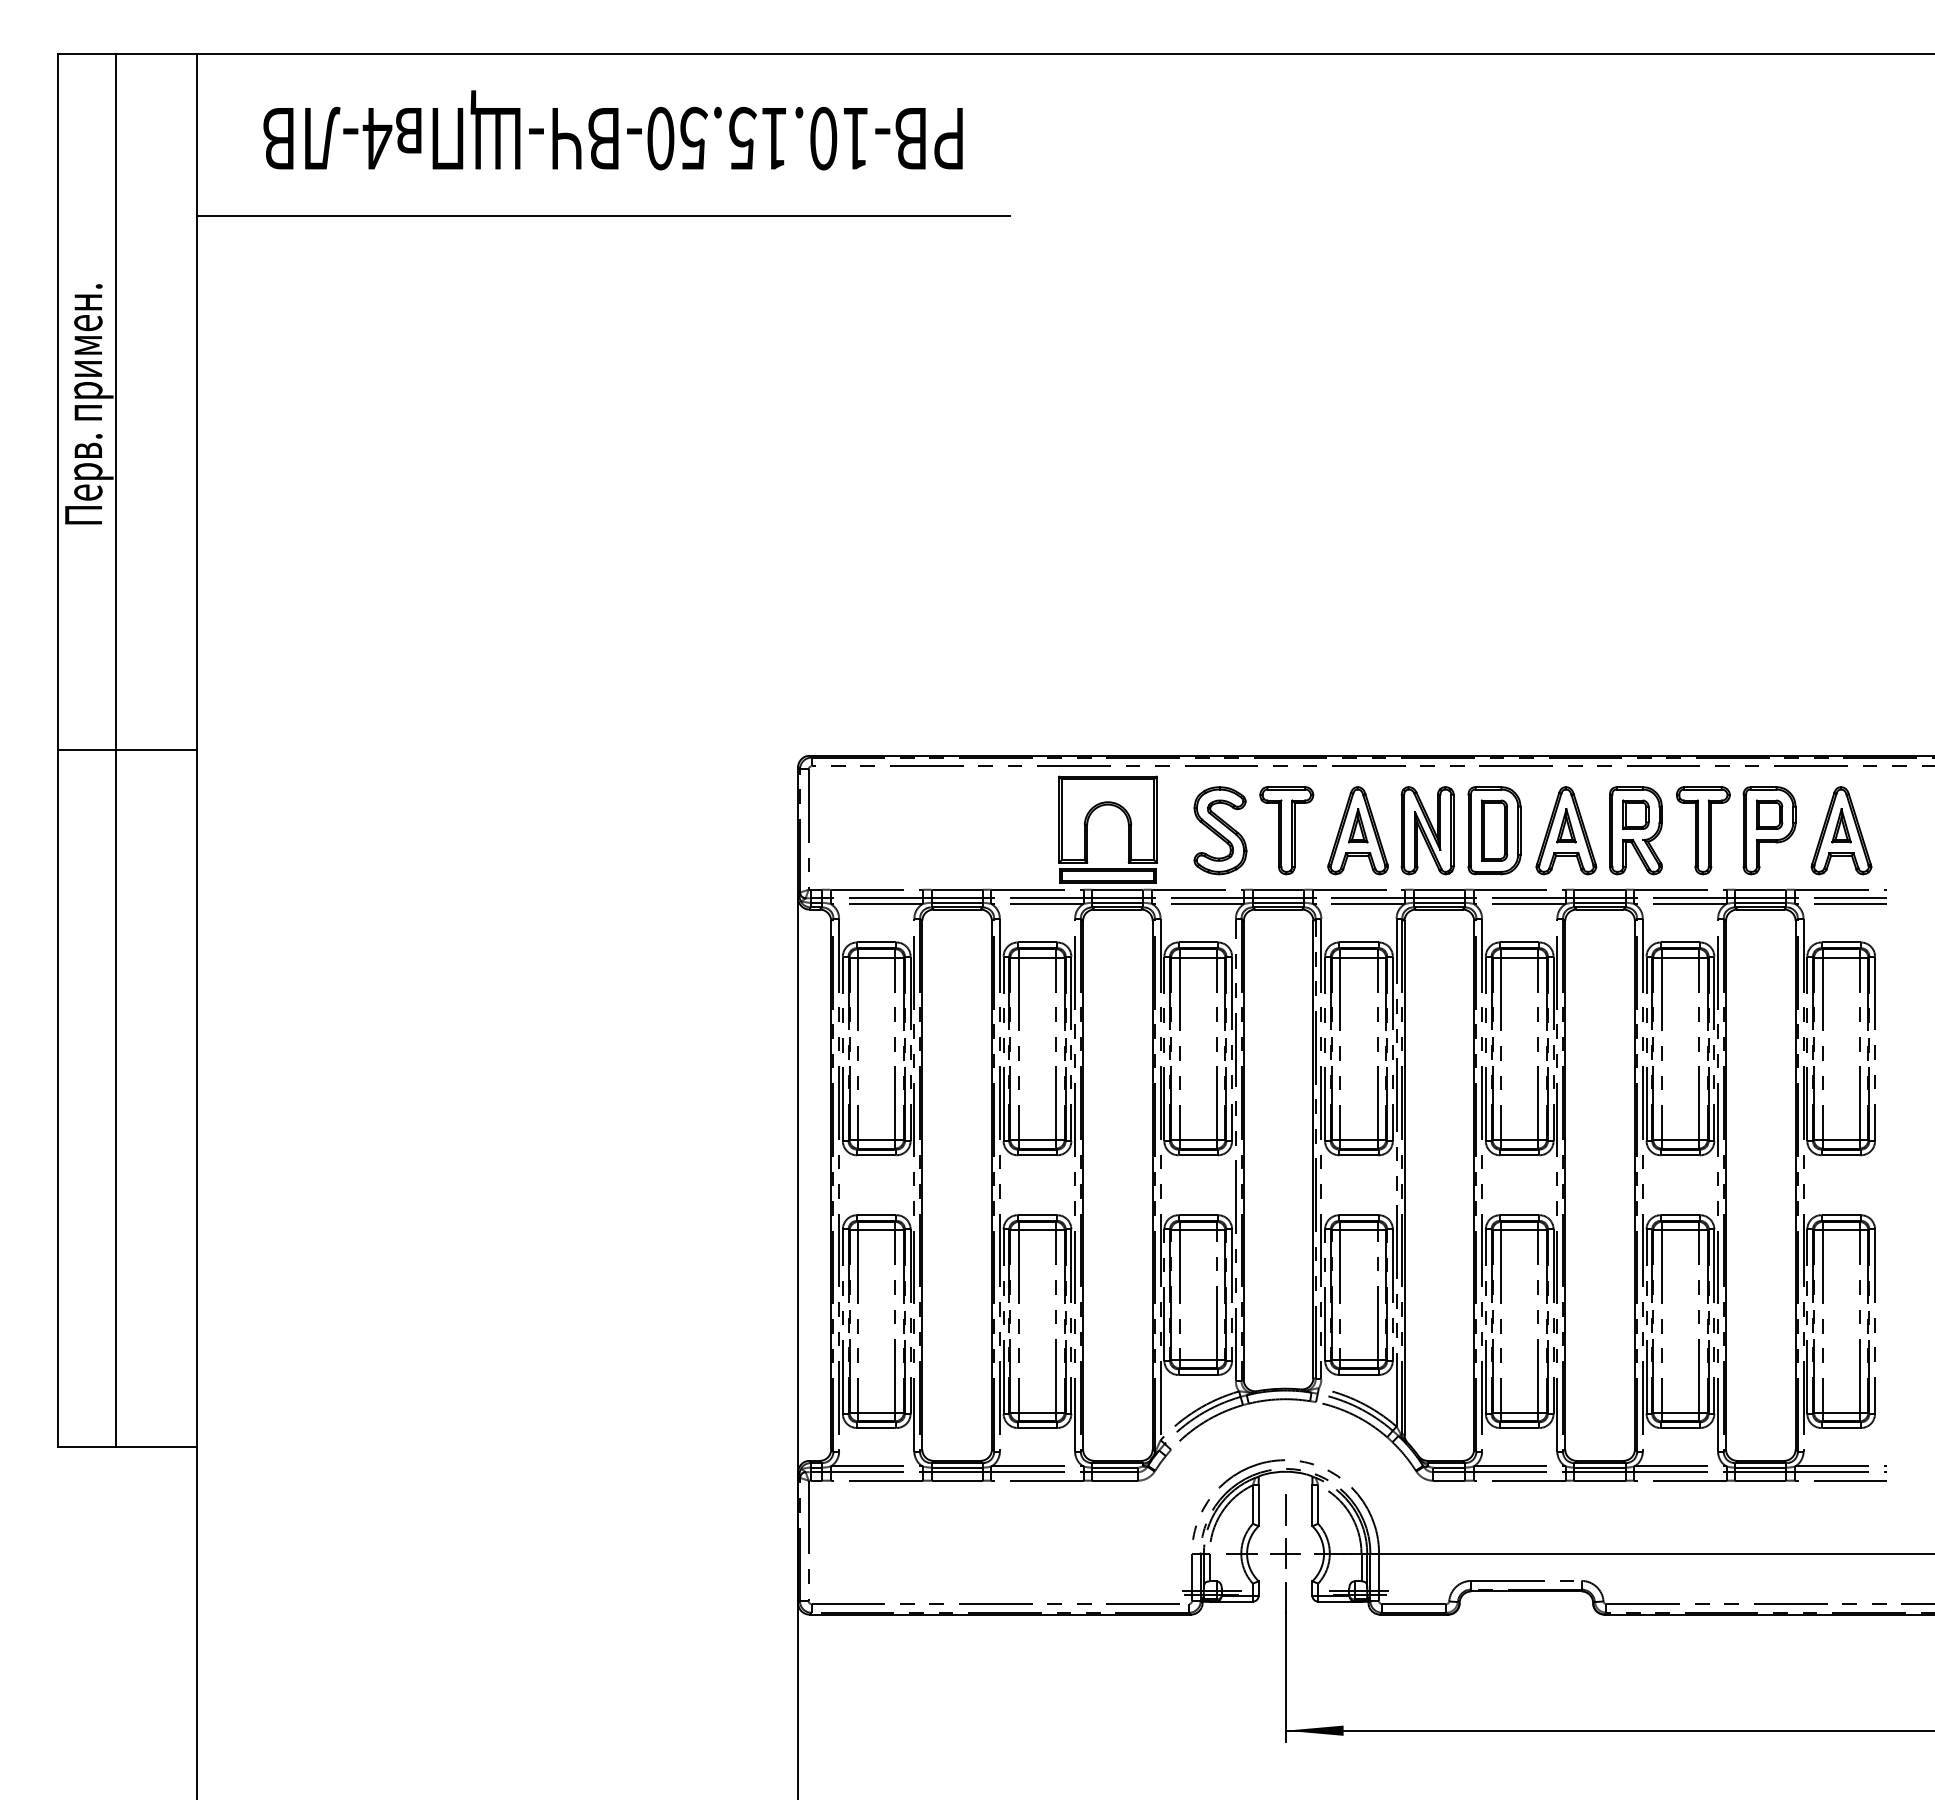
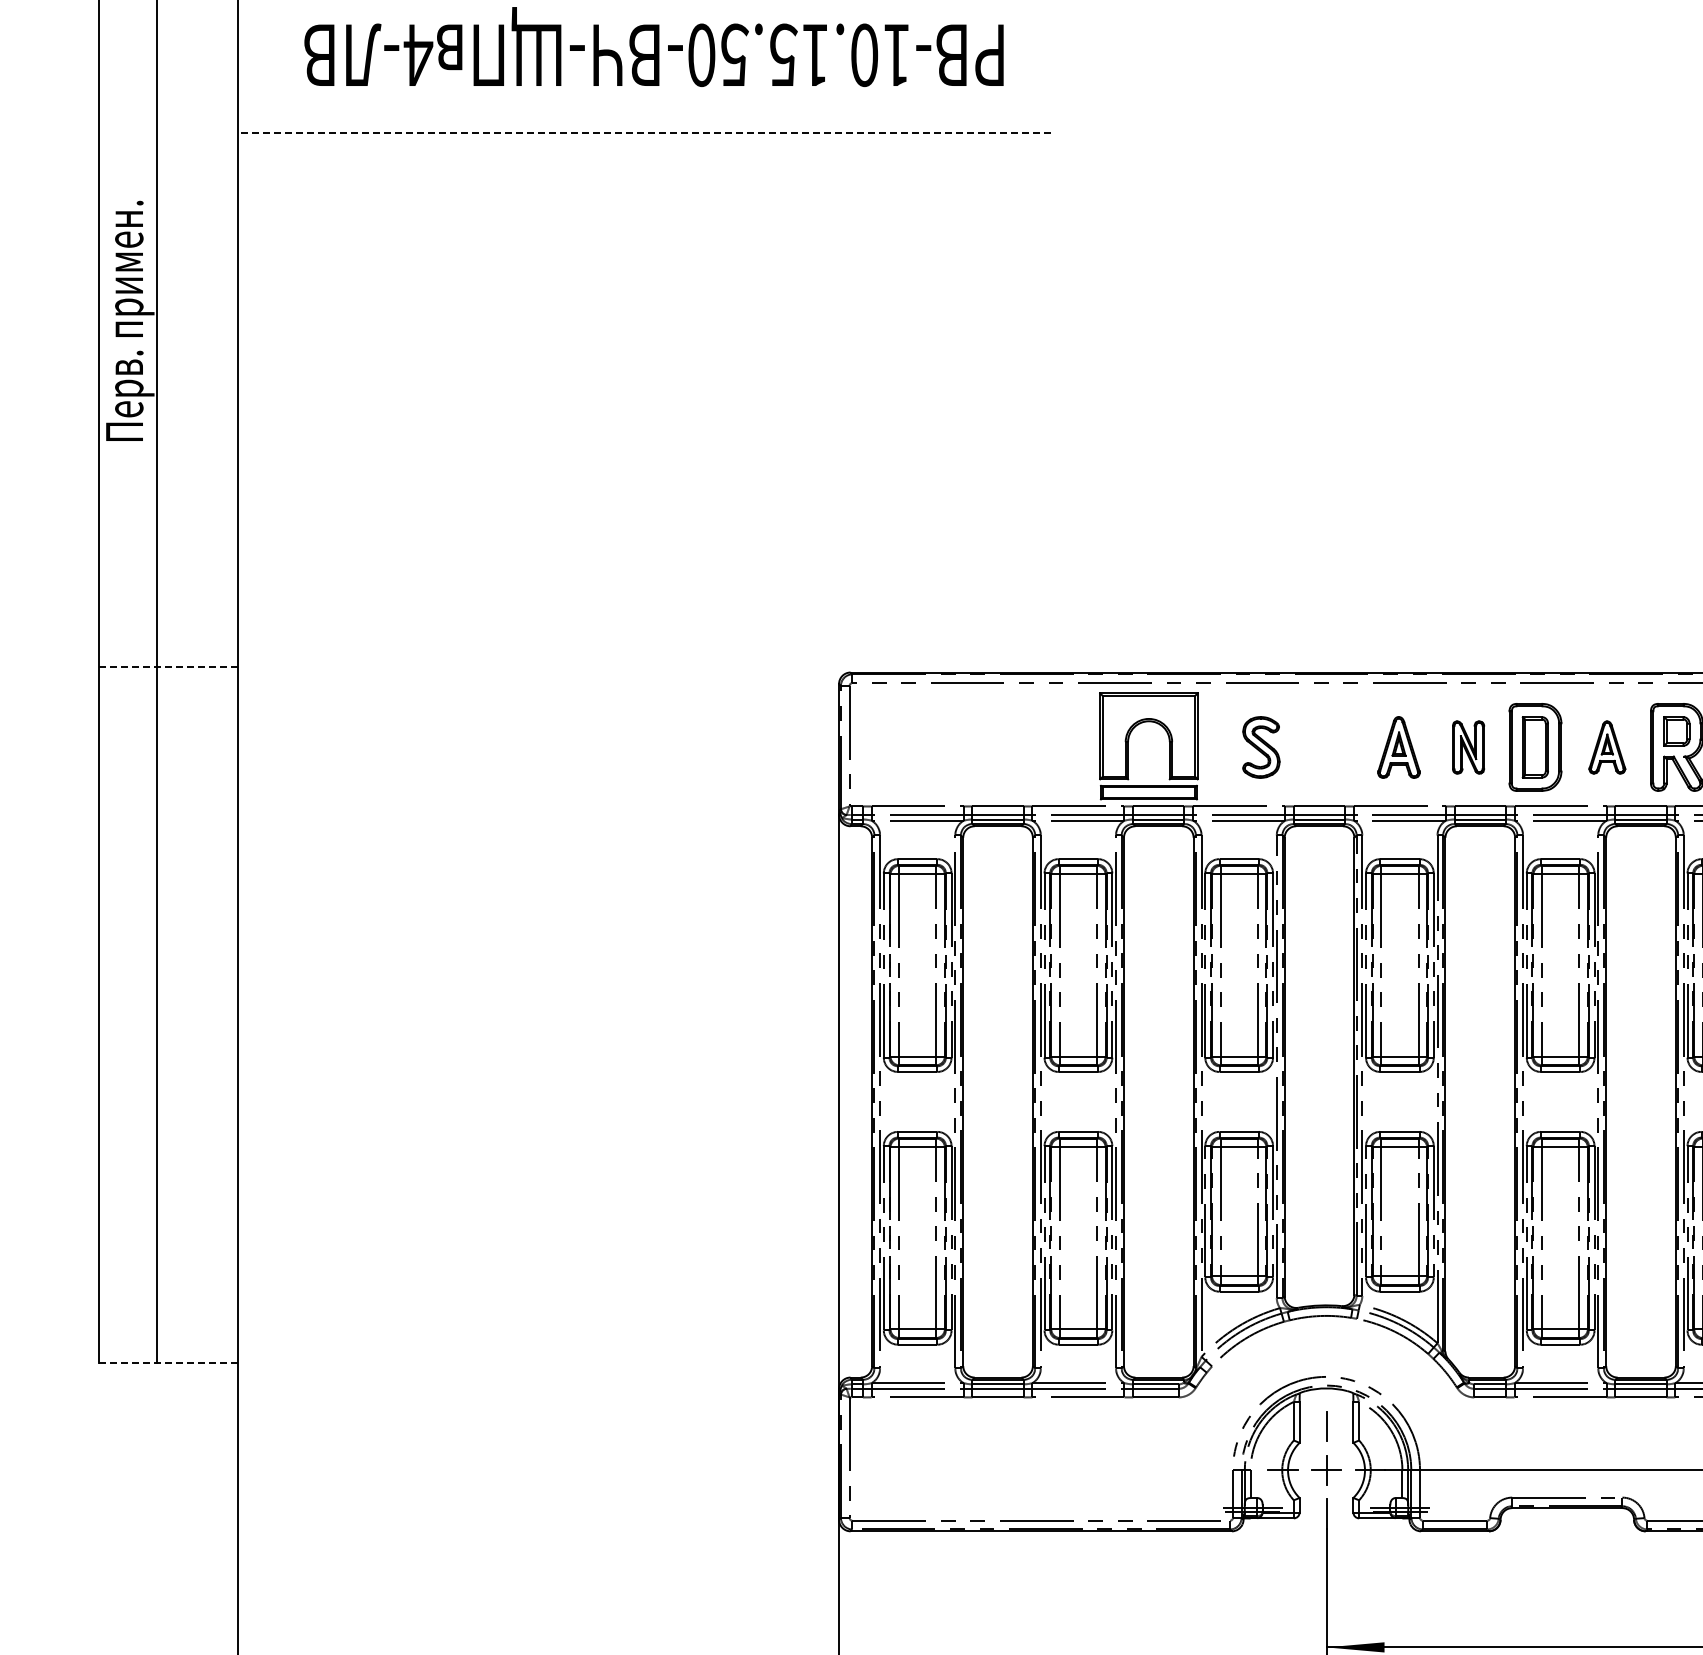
line: (603, 216) -> (644, 133), solid -> dashed
line: (127, 750) -> (168, 667), solid -> dashed
part: (1220, 830) -> (1261, 747), size x0.7
part: (1286, 830) -> (1327, 747), removed
part: (1357, 830) -> (1398, 747), size x0.7
part: (1427, 830) -> (1468, 747), size x0.6
part: (1566, 830) -> (1607, 747), size x0.6
line: (127, 1446) -> (168, 1363), solid -> dashed

